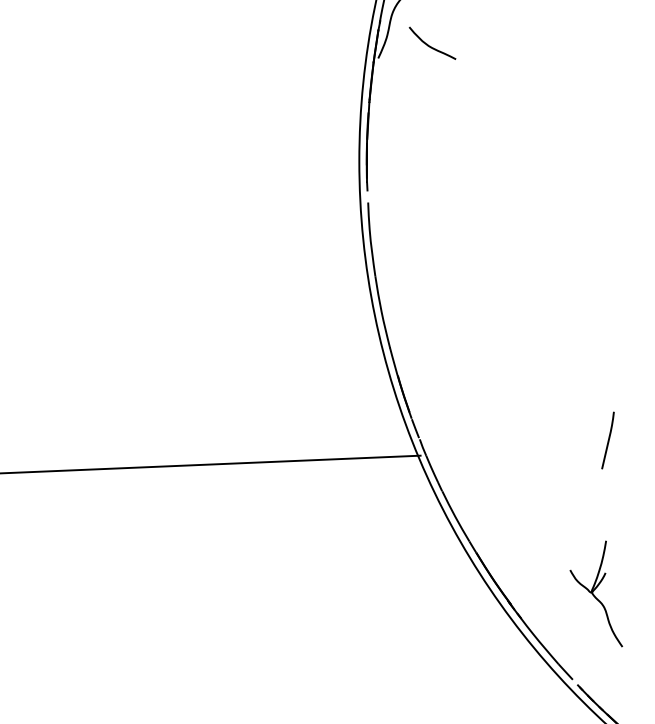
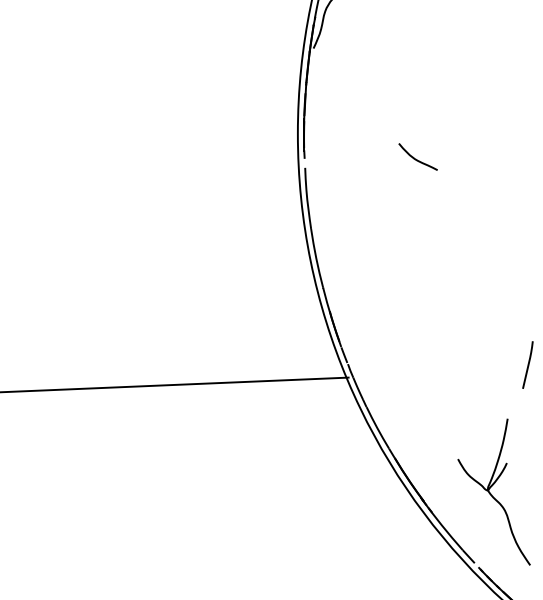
curve: (431, 46) -> (417, 159), moved
curve: (607, 440) -> (527, 365), moved
part: (596, 593) -> (494, 491), size x1.67

